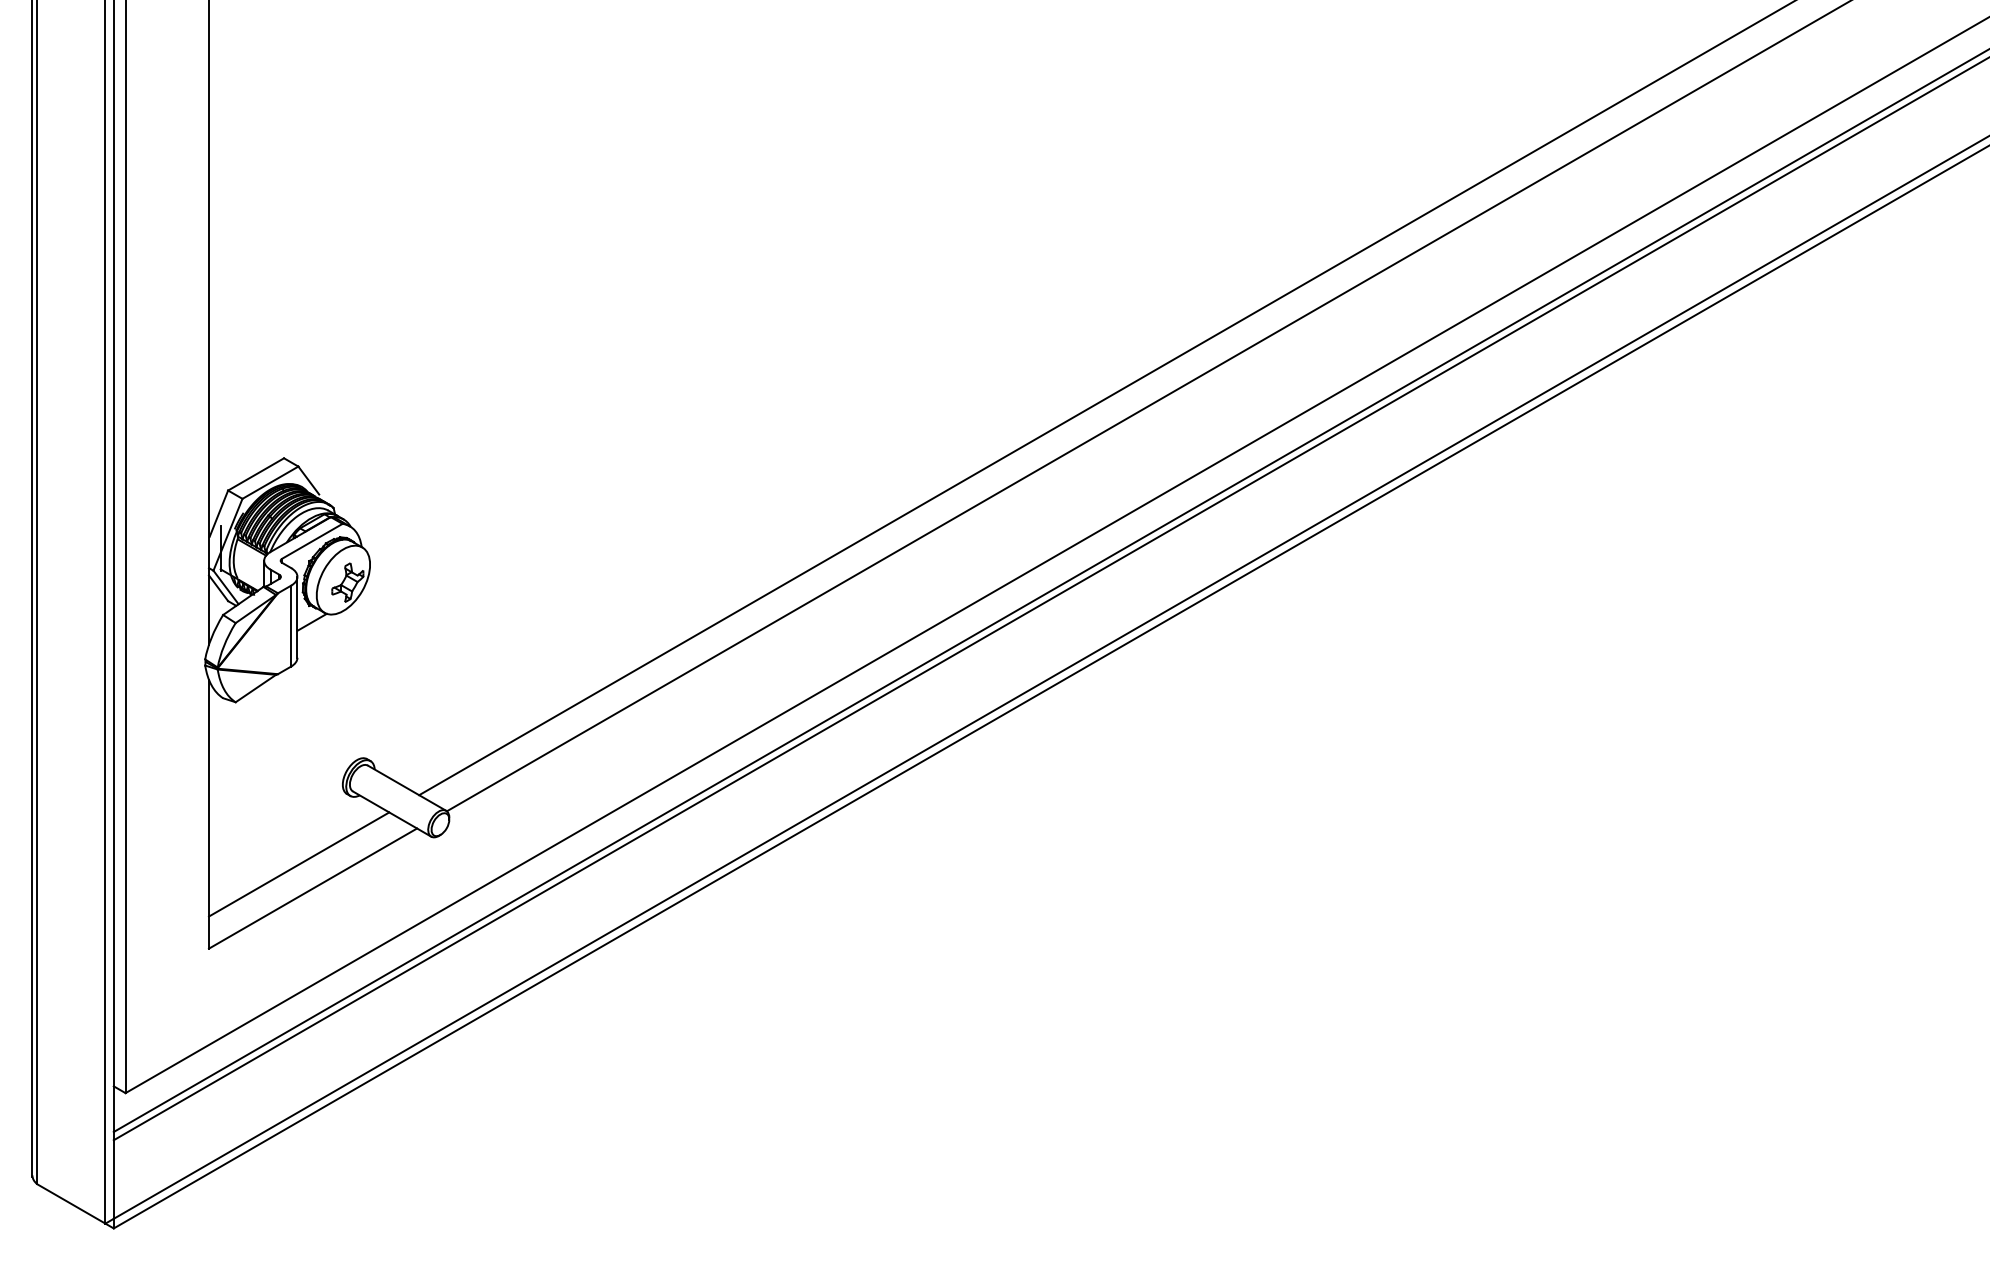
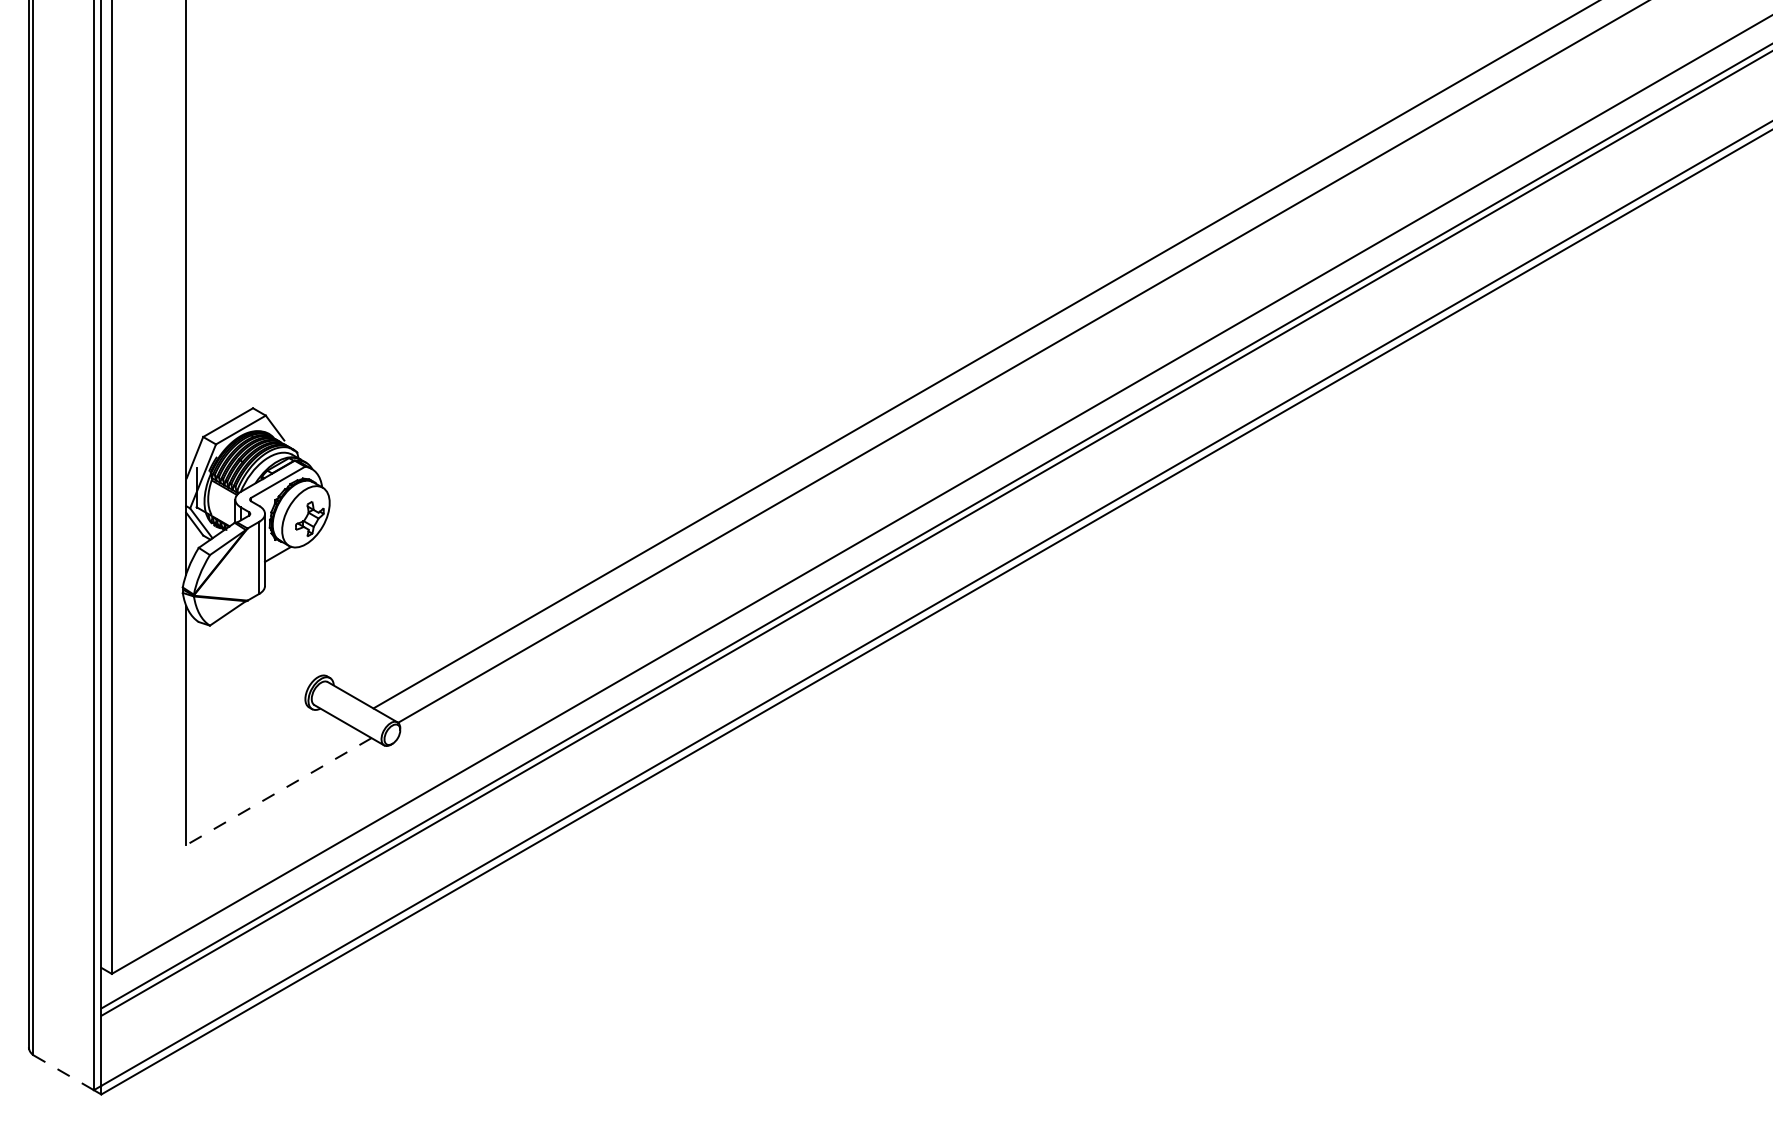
line: (298, 864) -> (265, 770), removed
line: (312, 888) -> (278, 791), solid -> dashed
line: (71, 1204) -> (63, 1073), solid -> dashed

